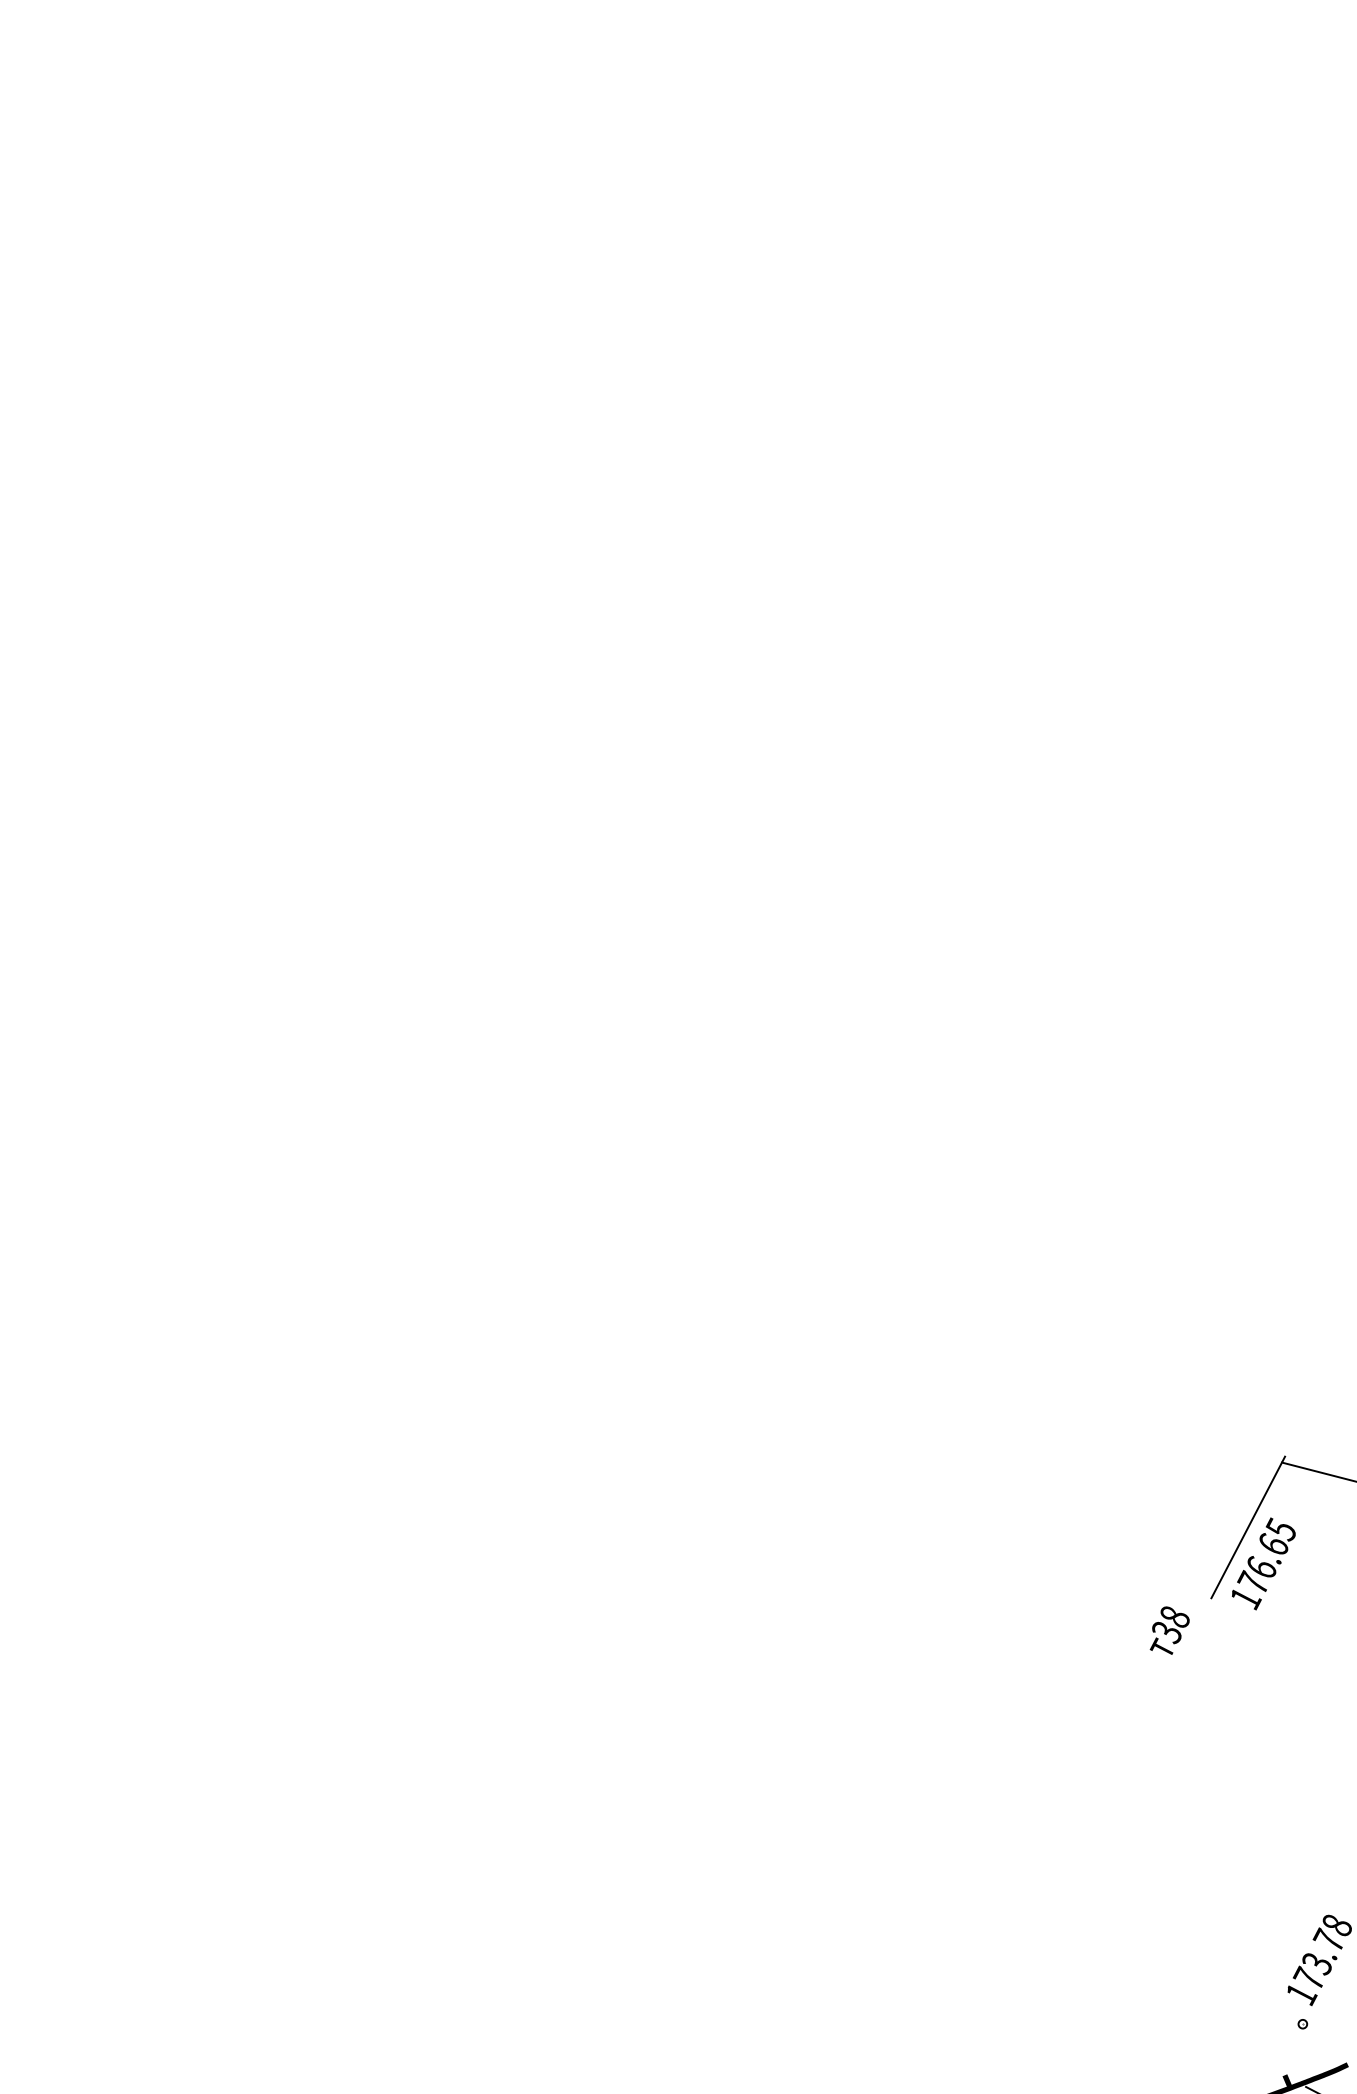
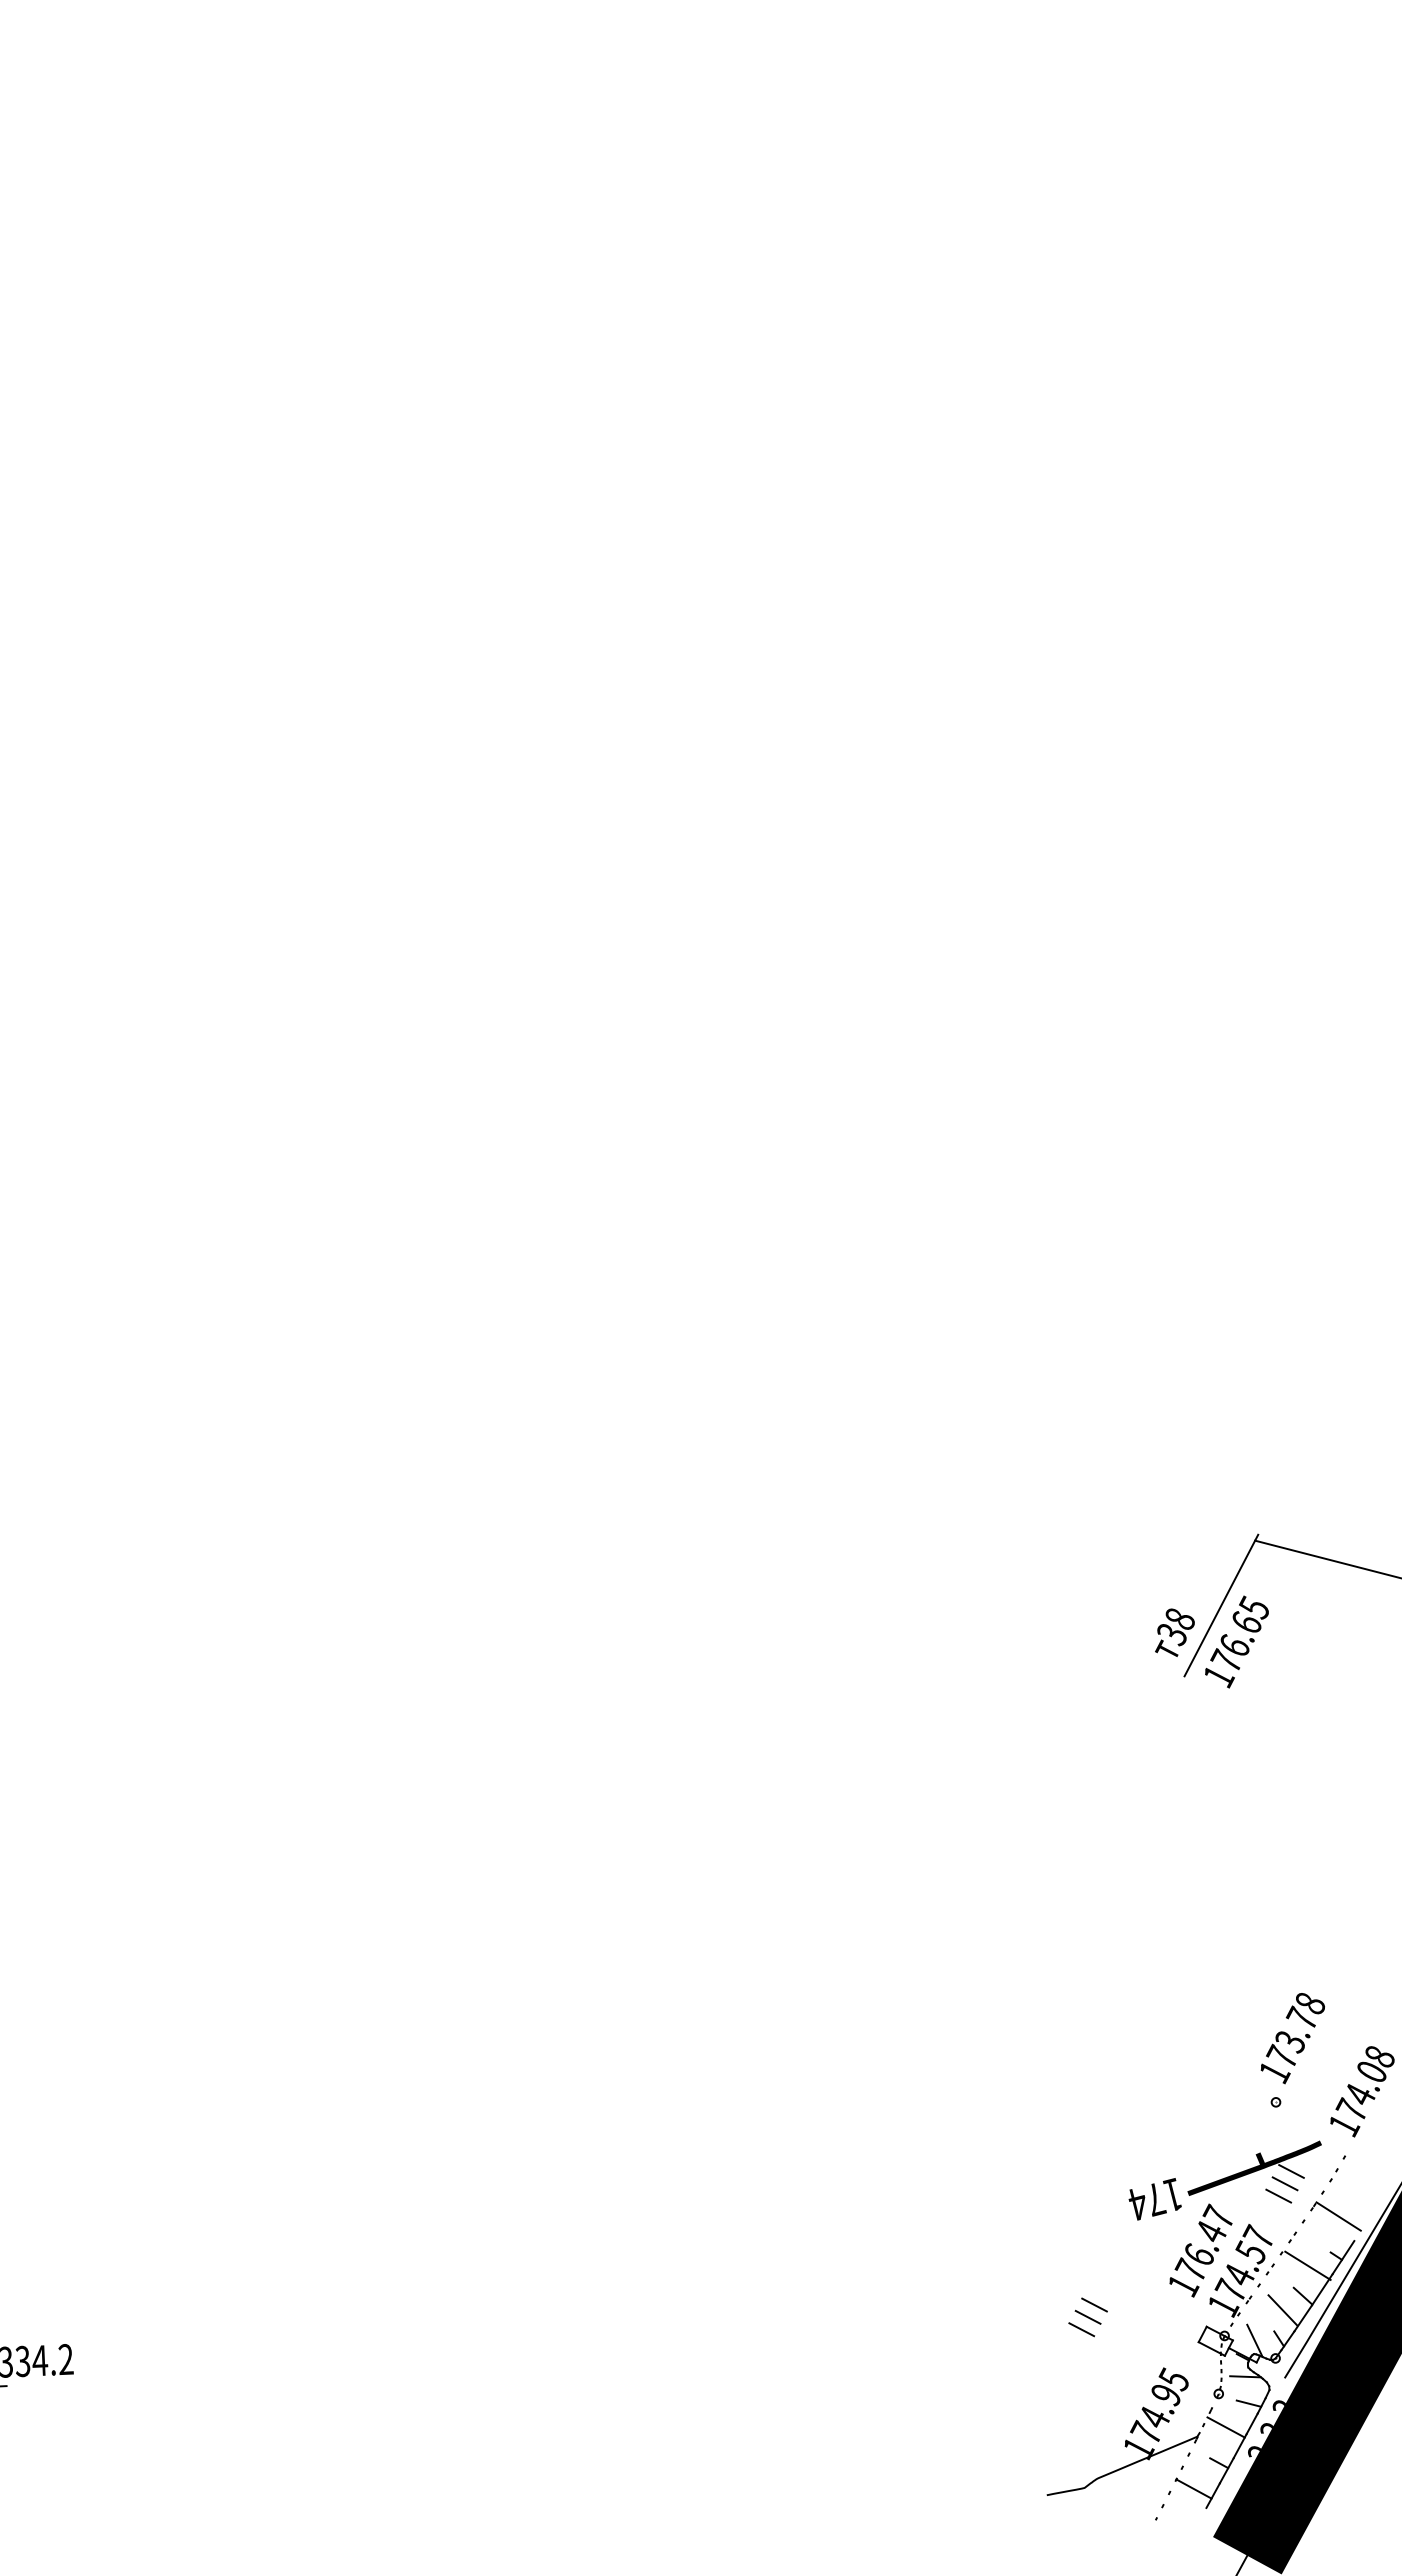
text: (1169, 1630) -> (1174, 1632), moved

